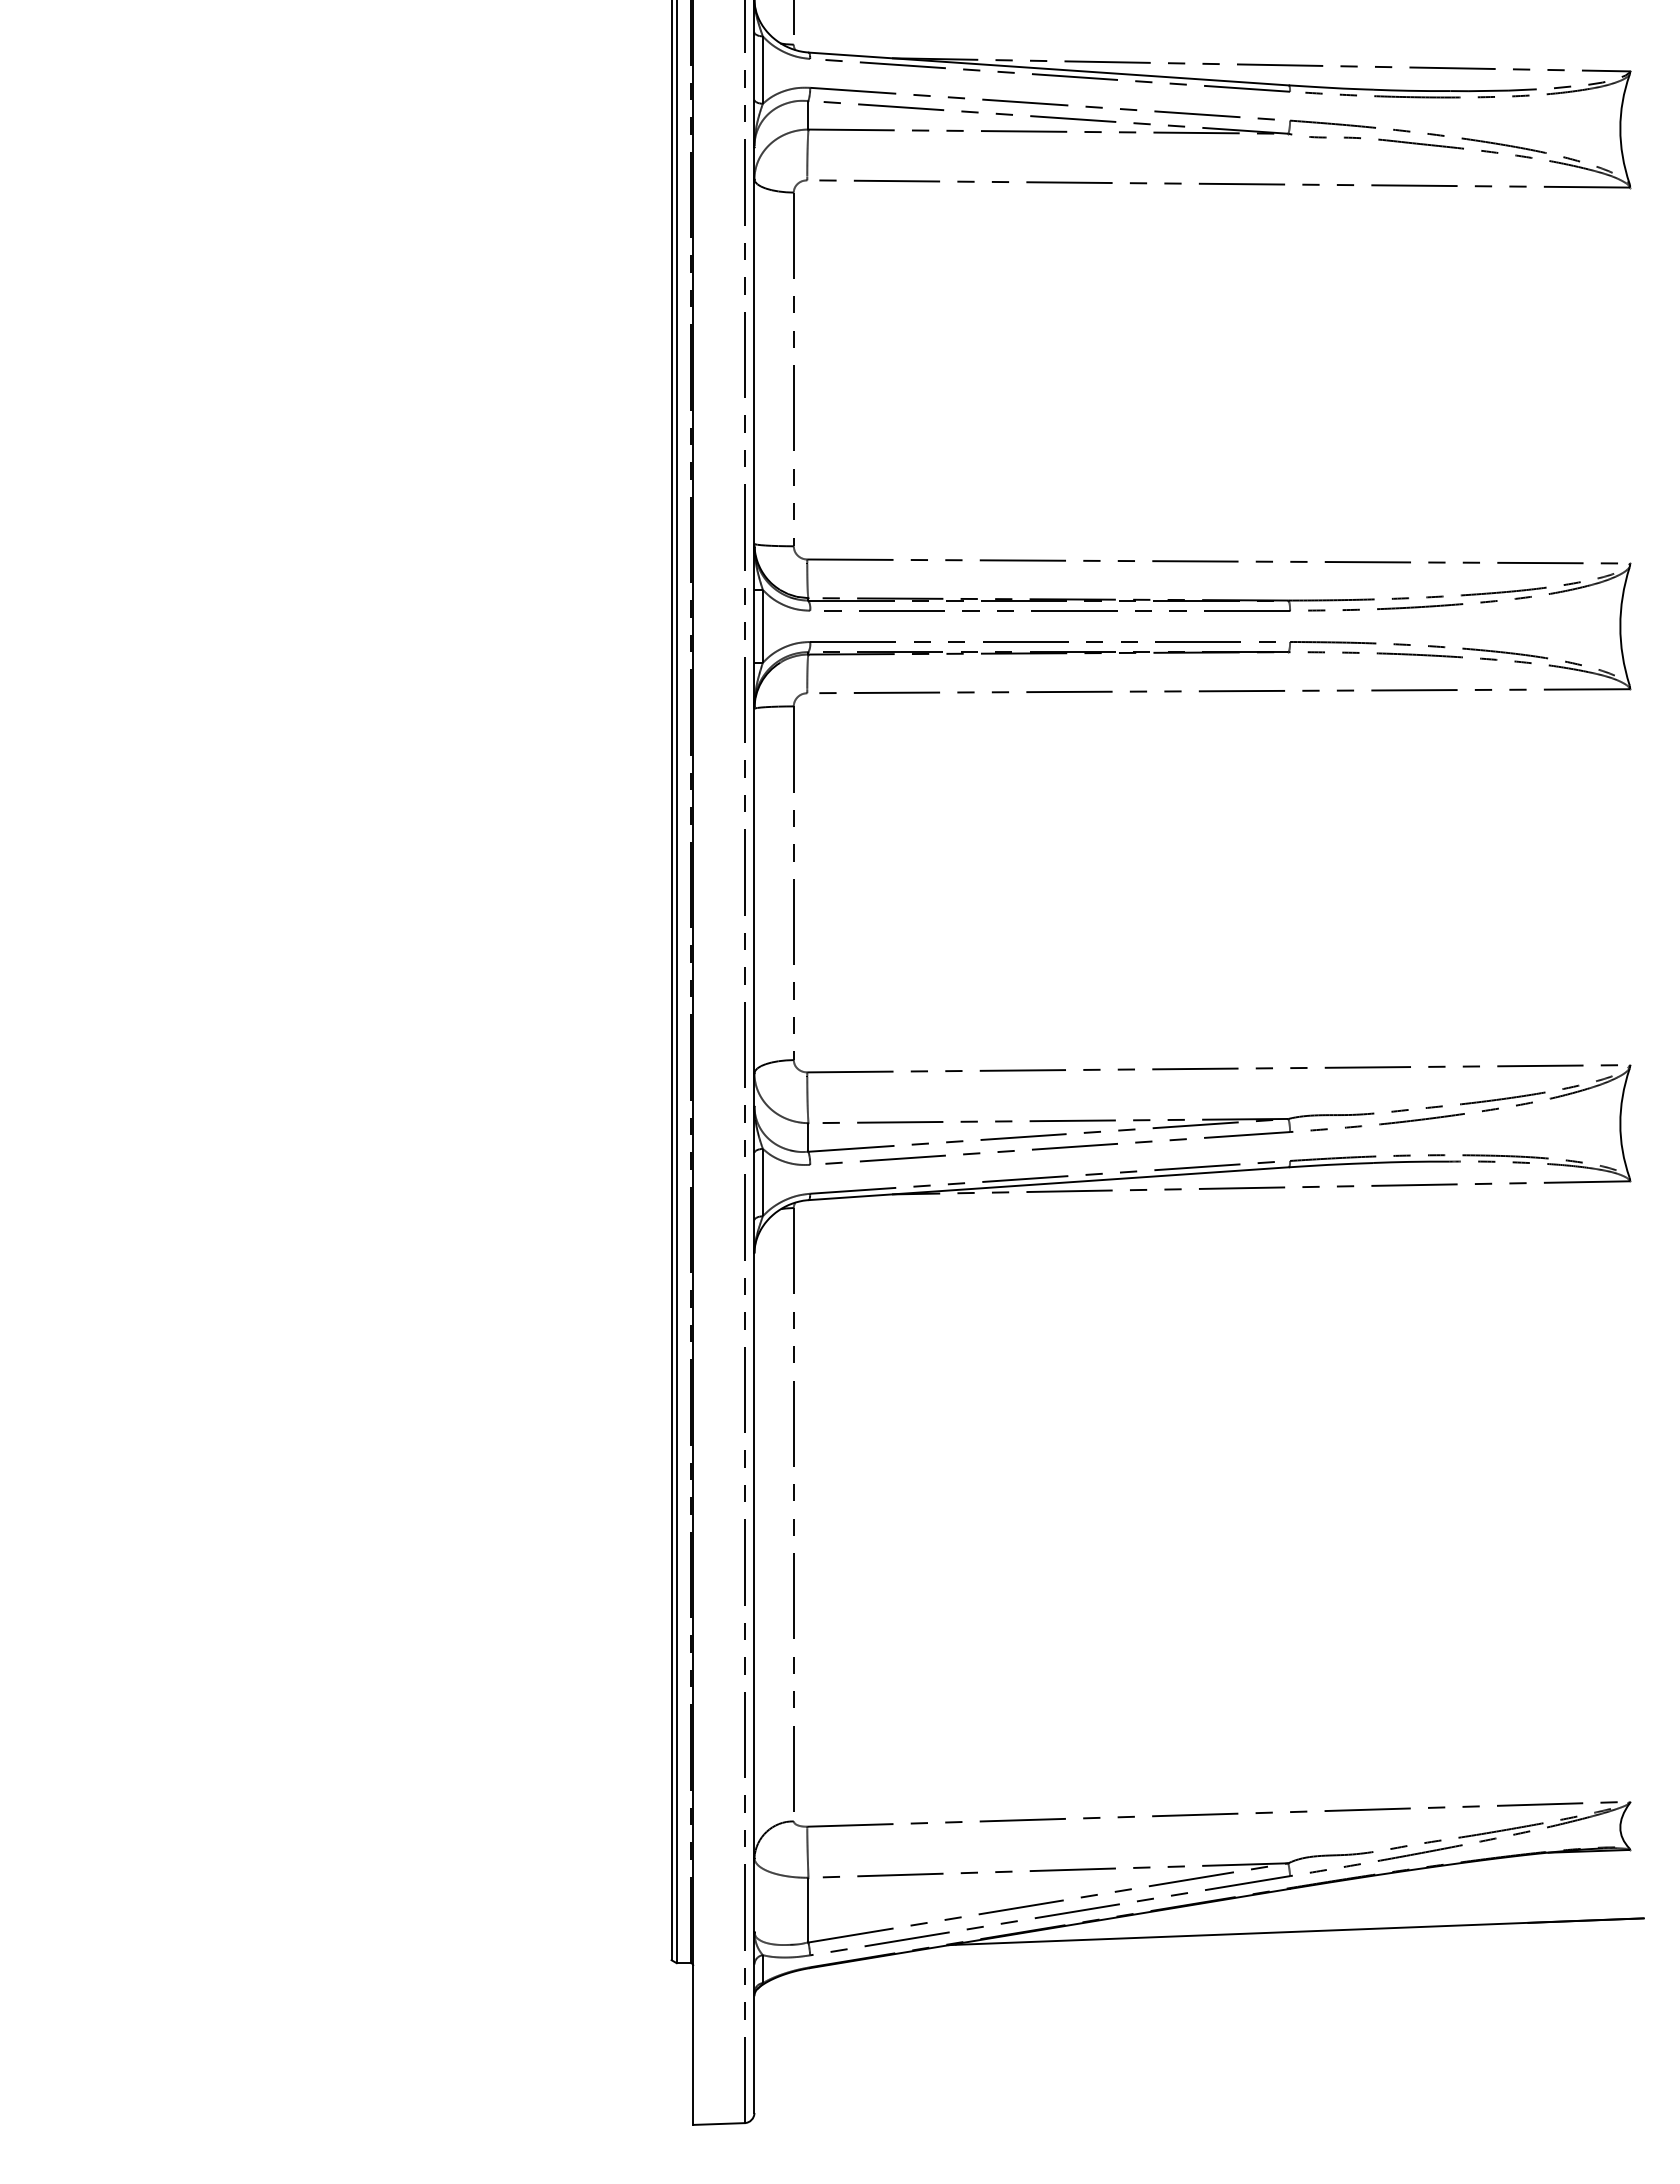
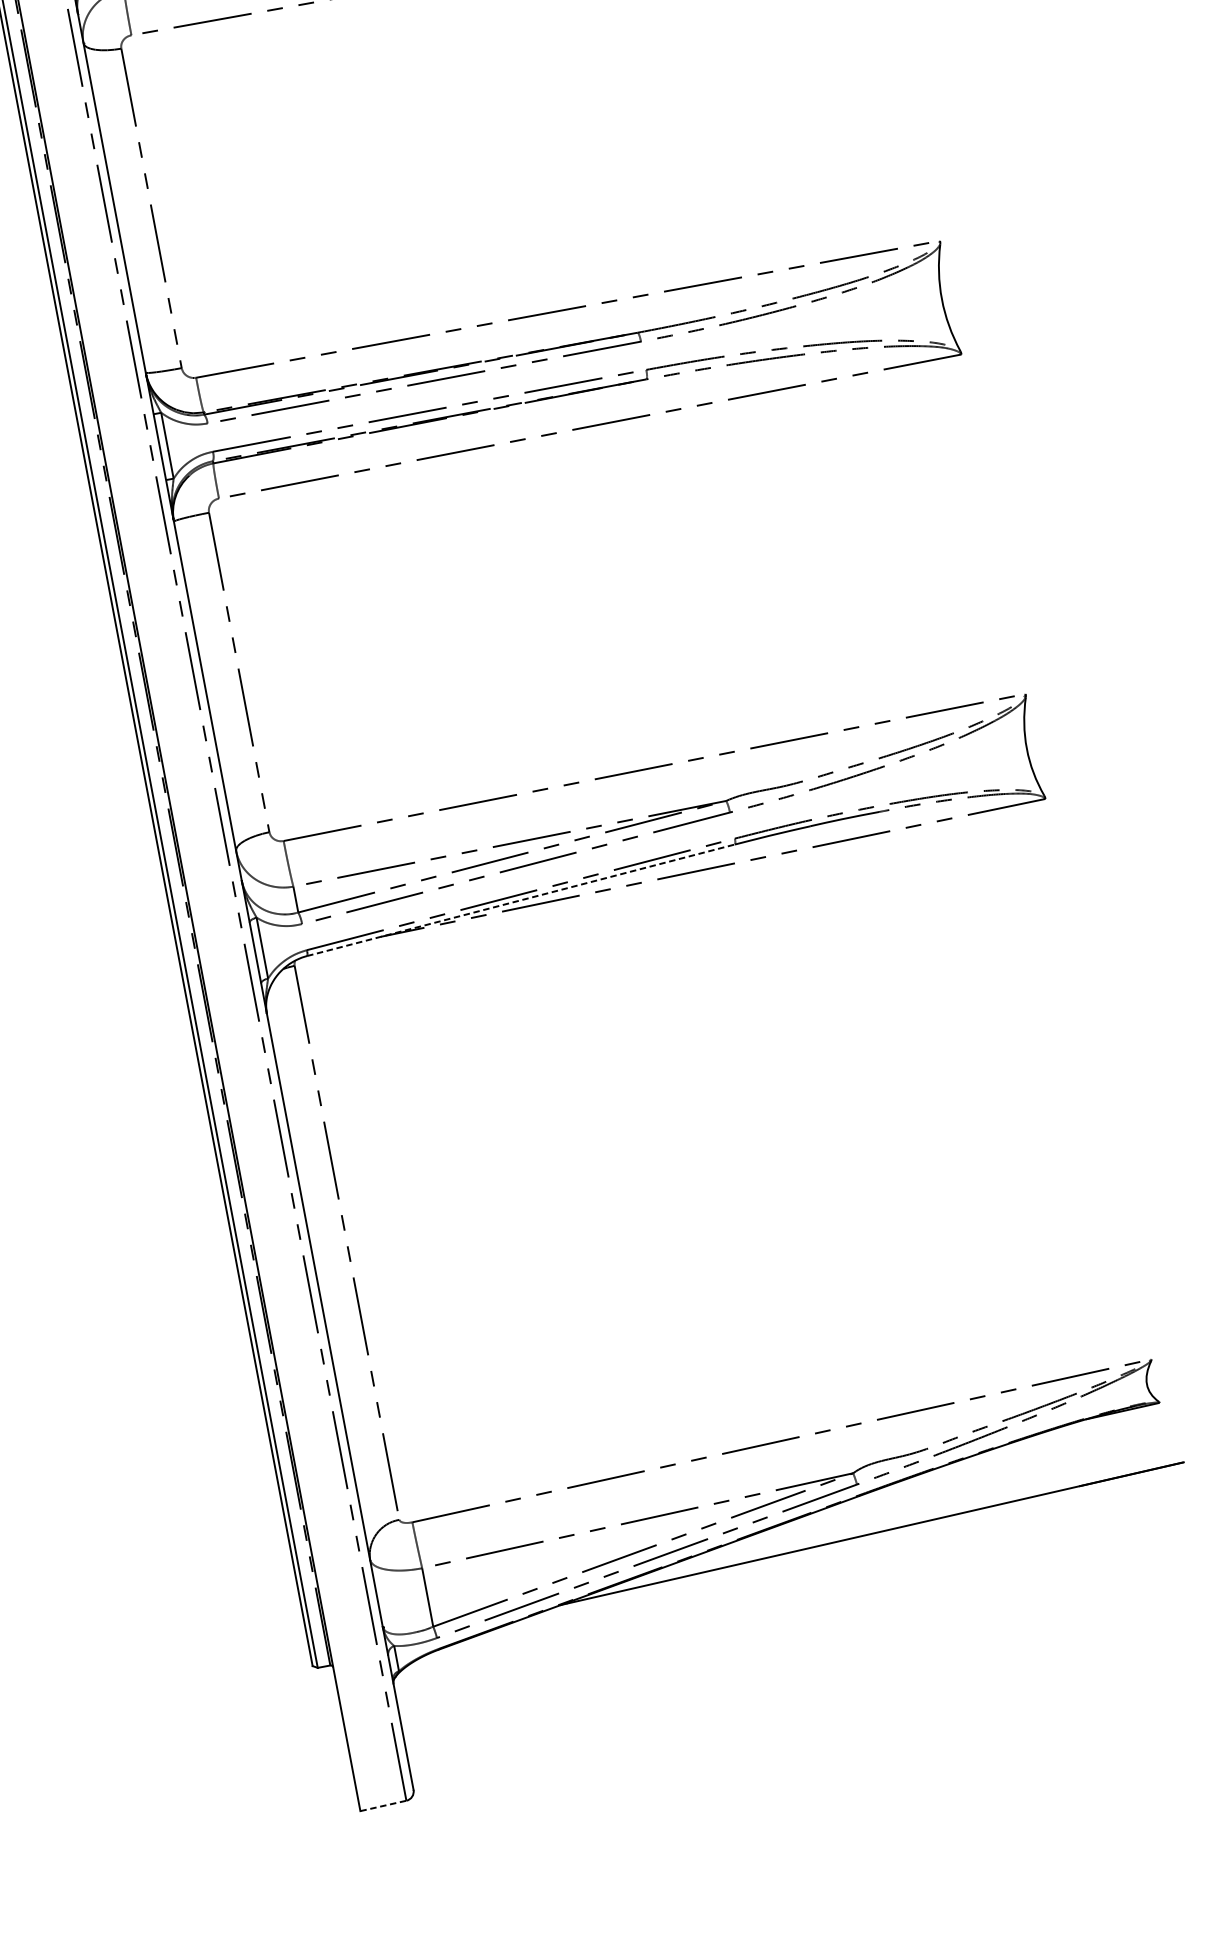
line: (1049, 1183) -> (521, 900), solid -> dashed
line: (718, 2124) -> (383, 1806), solid -> dashed

